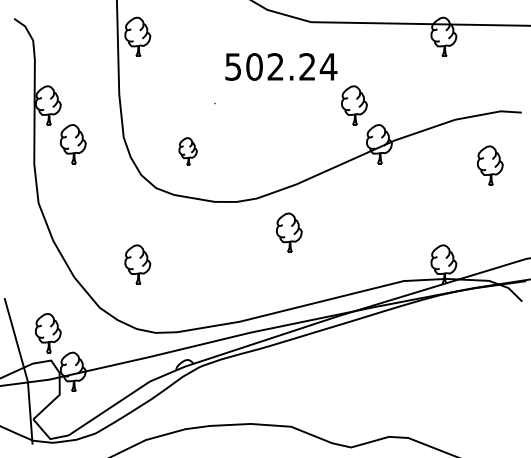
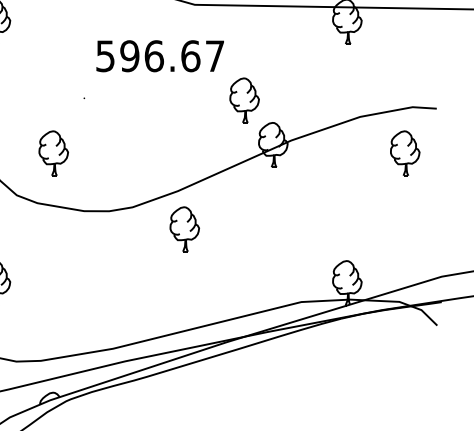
text: (291, 66) -> (172, 55), 502.24 -> 596.67
part: (187, 151) -> (52, 153), size x1.43
part: (490, 165) -> (405, 153), moved
part: (289, 232) -> (184, 229), moved

